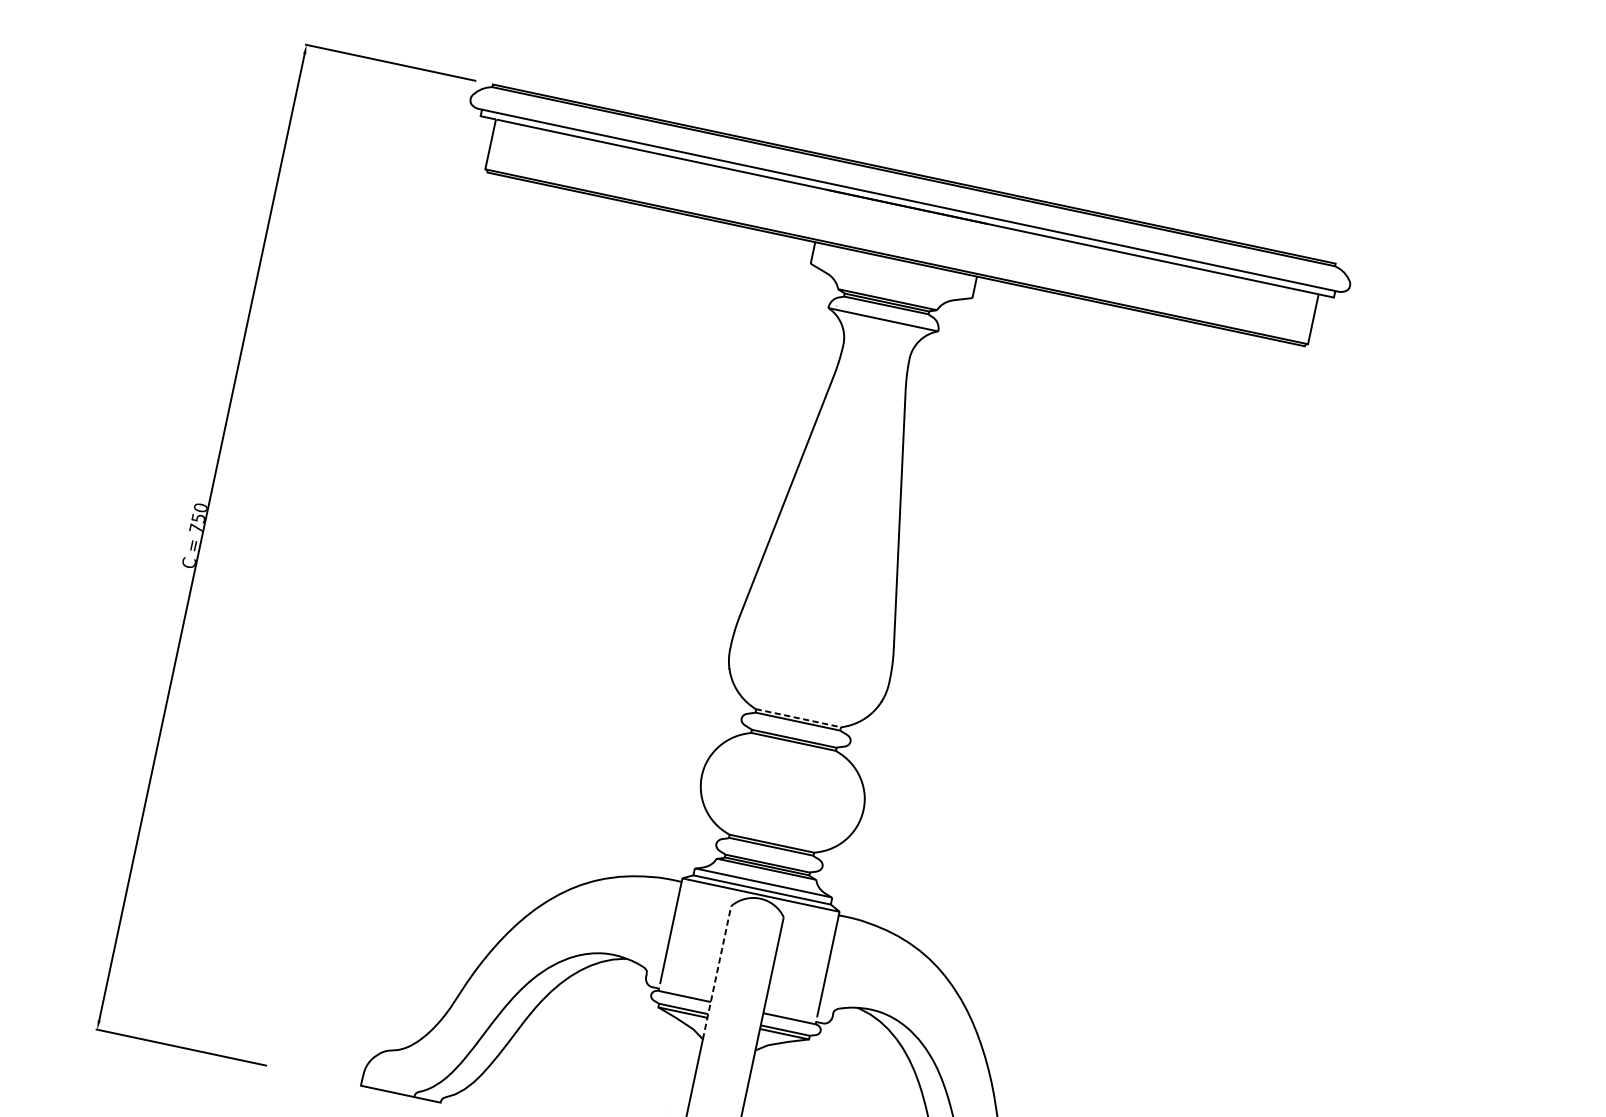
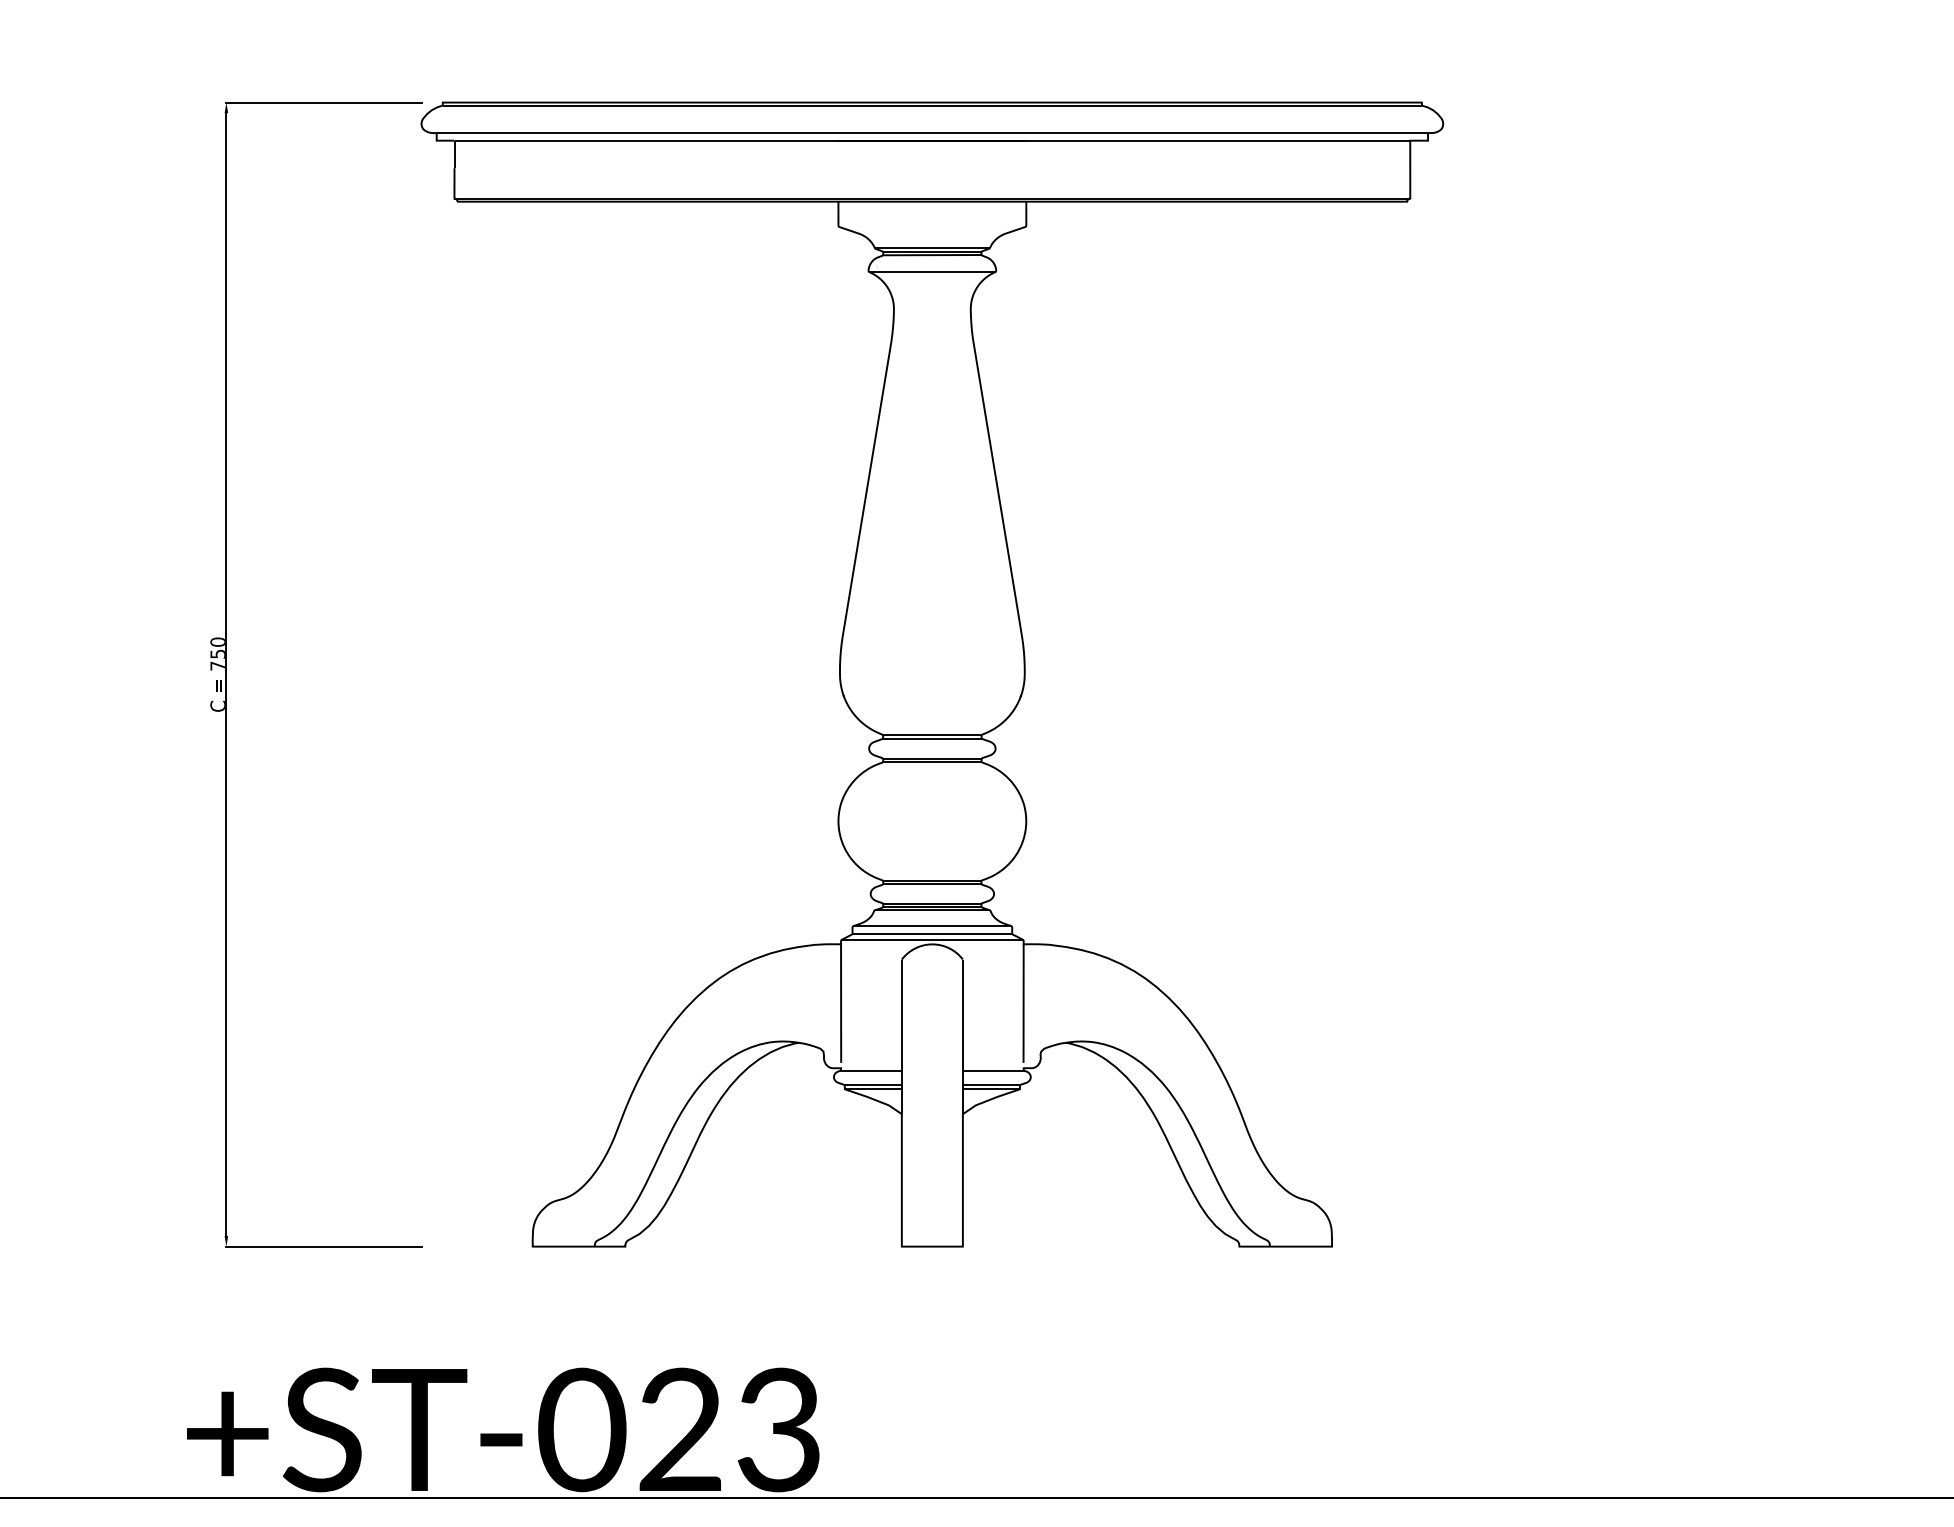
line: (798, 718) -> (932, 734), dashed -> solid
line: (716, 972) -> (901, 1036), dashed -> solid

